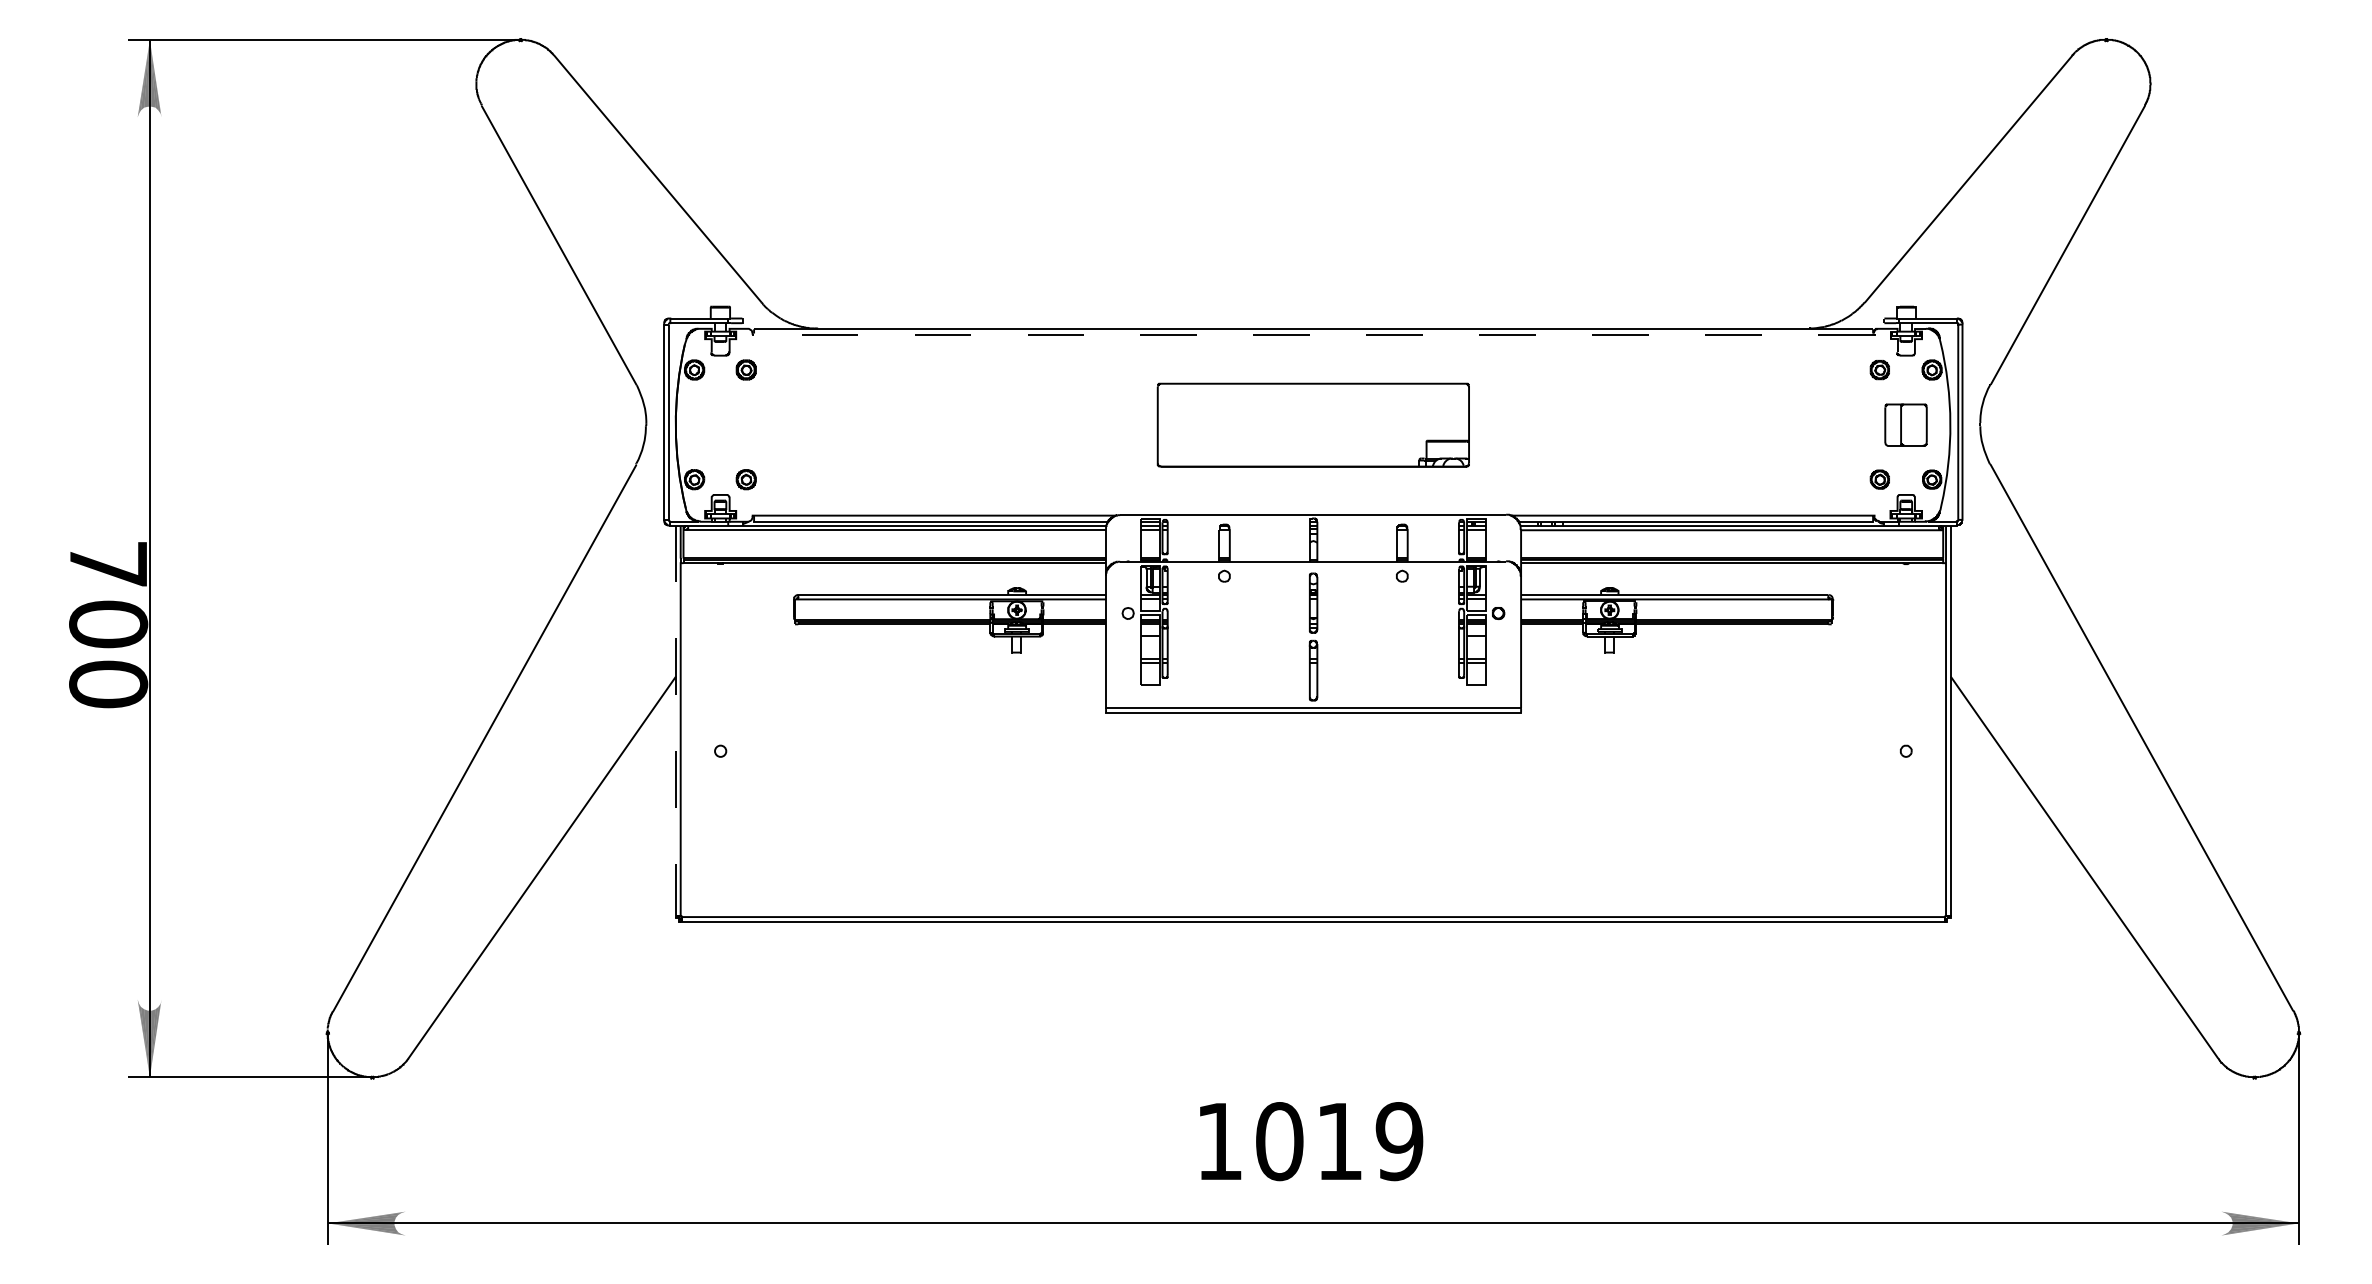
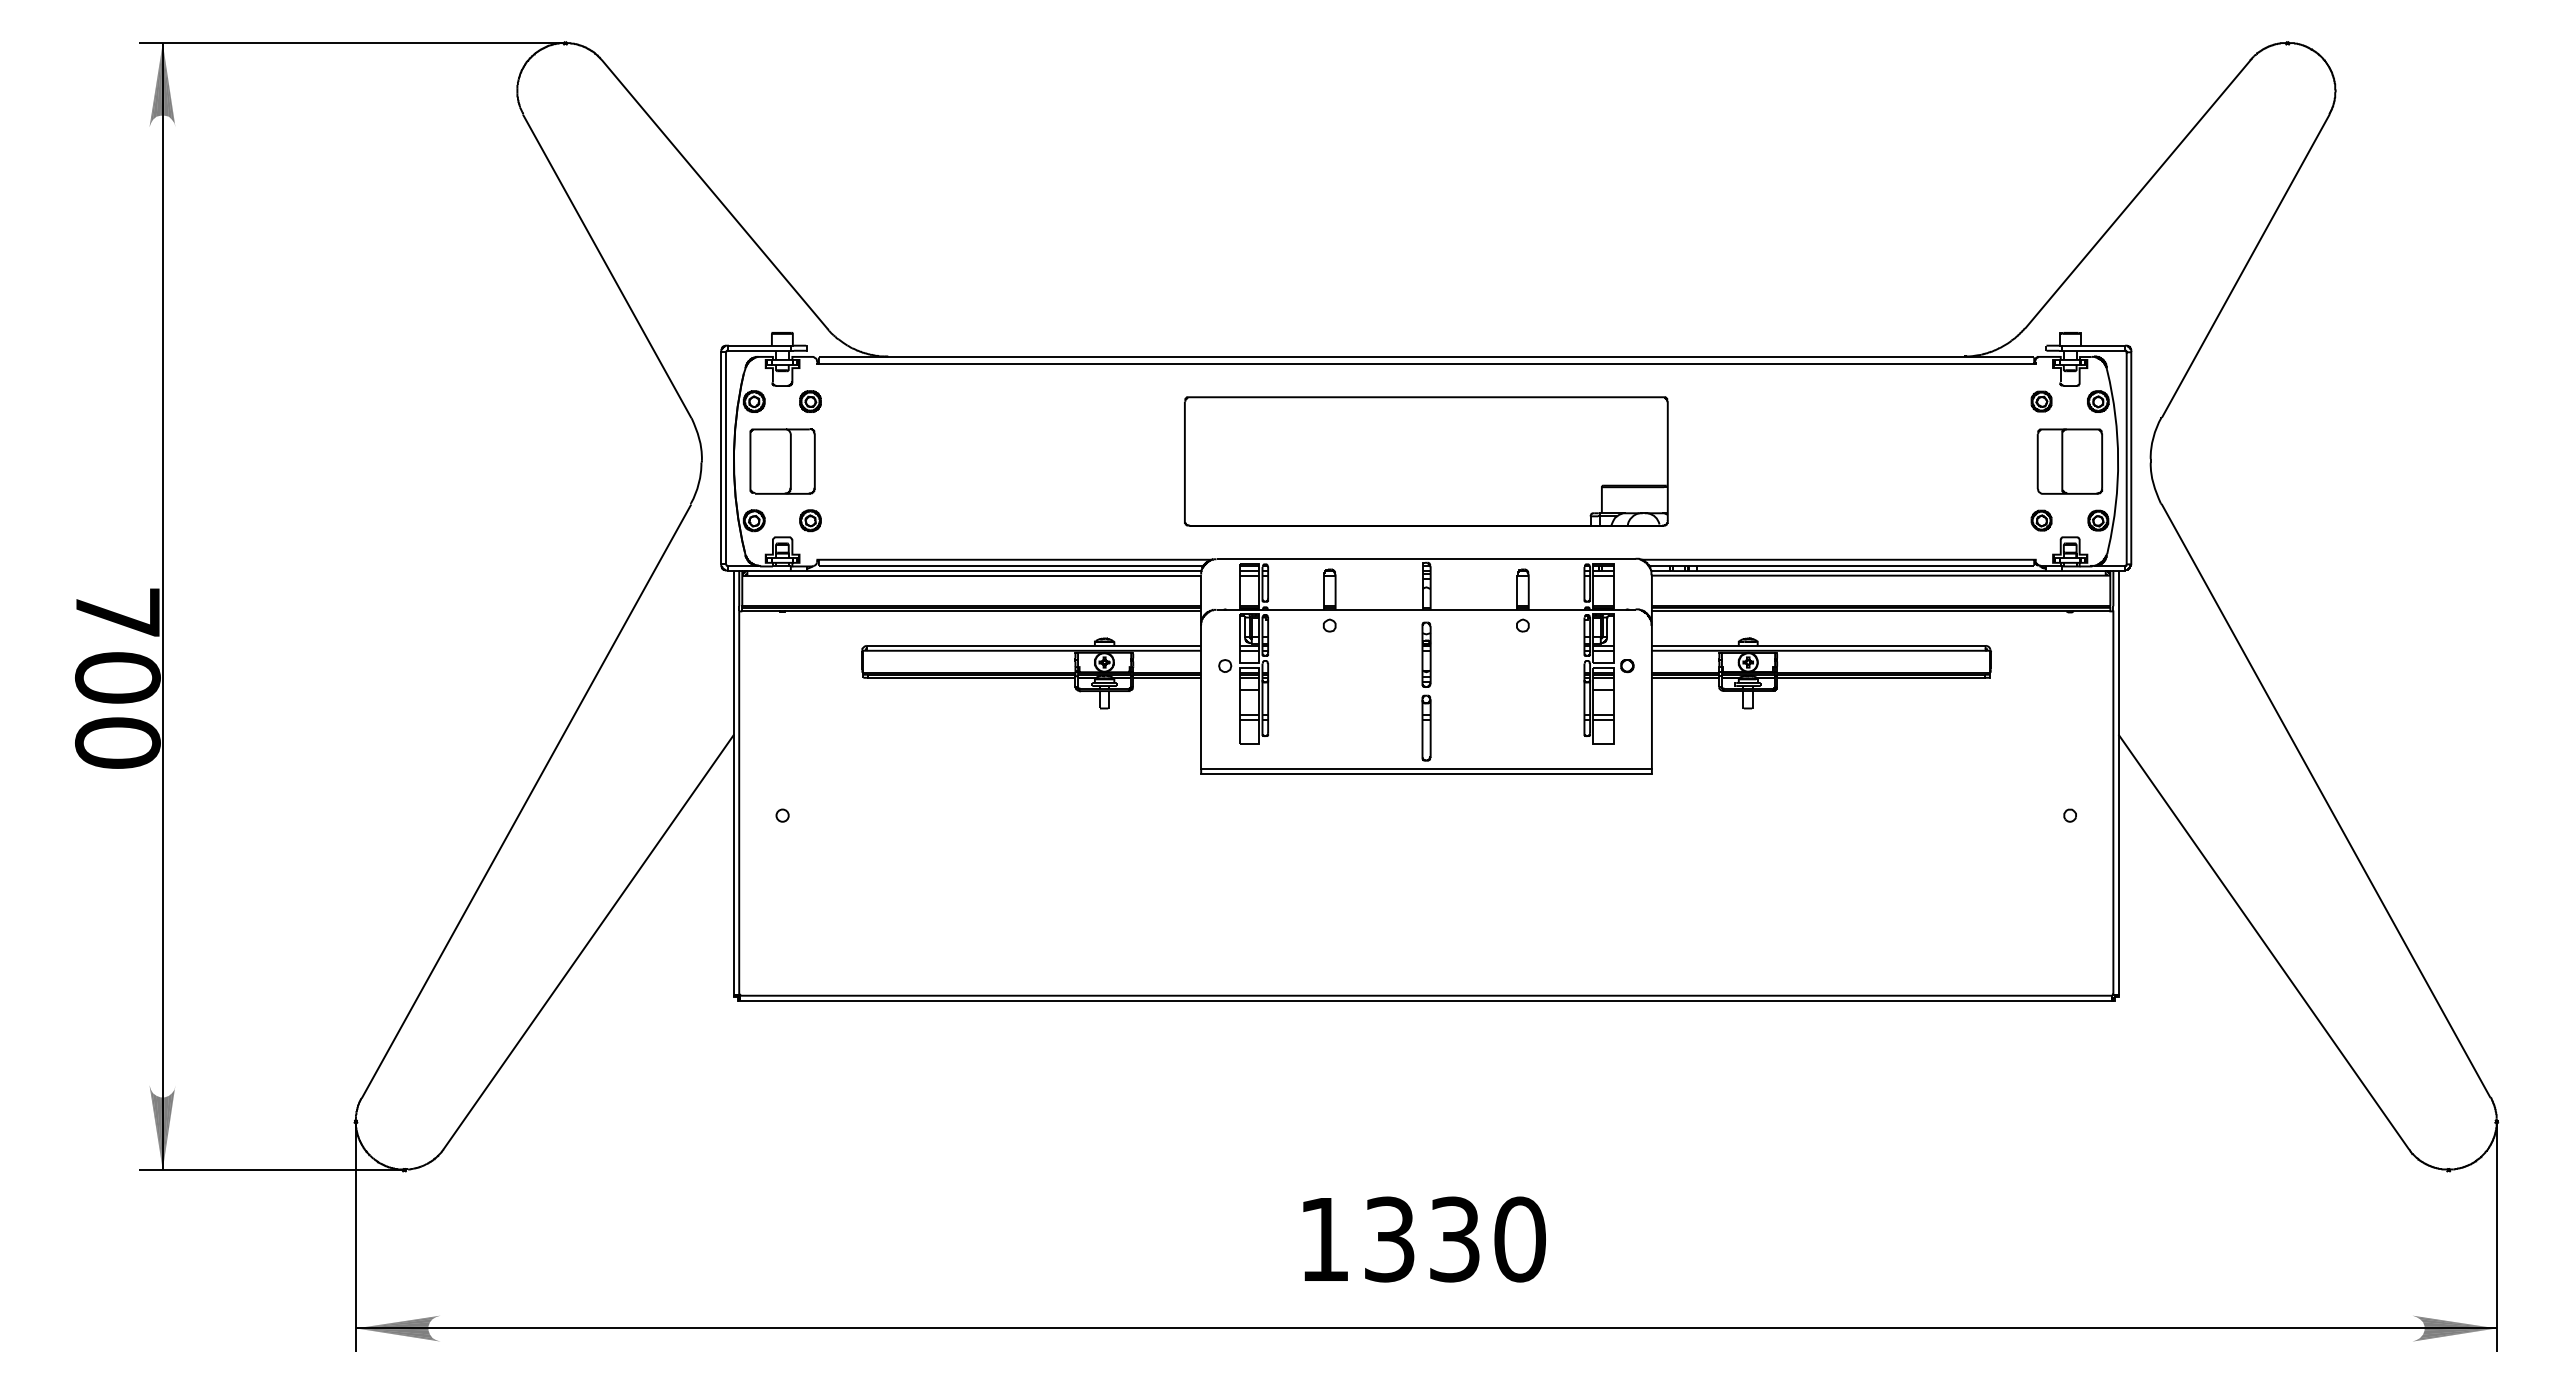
line: (1313, 334) -> (1426, 363), dashed -> solid
part: (720, 425) -> (782, 461), added
part: (1313, 425) -> (1426, 461), size x1.43
part: (1905, 425) -> (2069, 461), size x1.43
line: (676, 723) -> (734, 785), dashed -> solid
text: (1339, 1141) -> (1454, 1239), 1019 -> 1330

